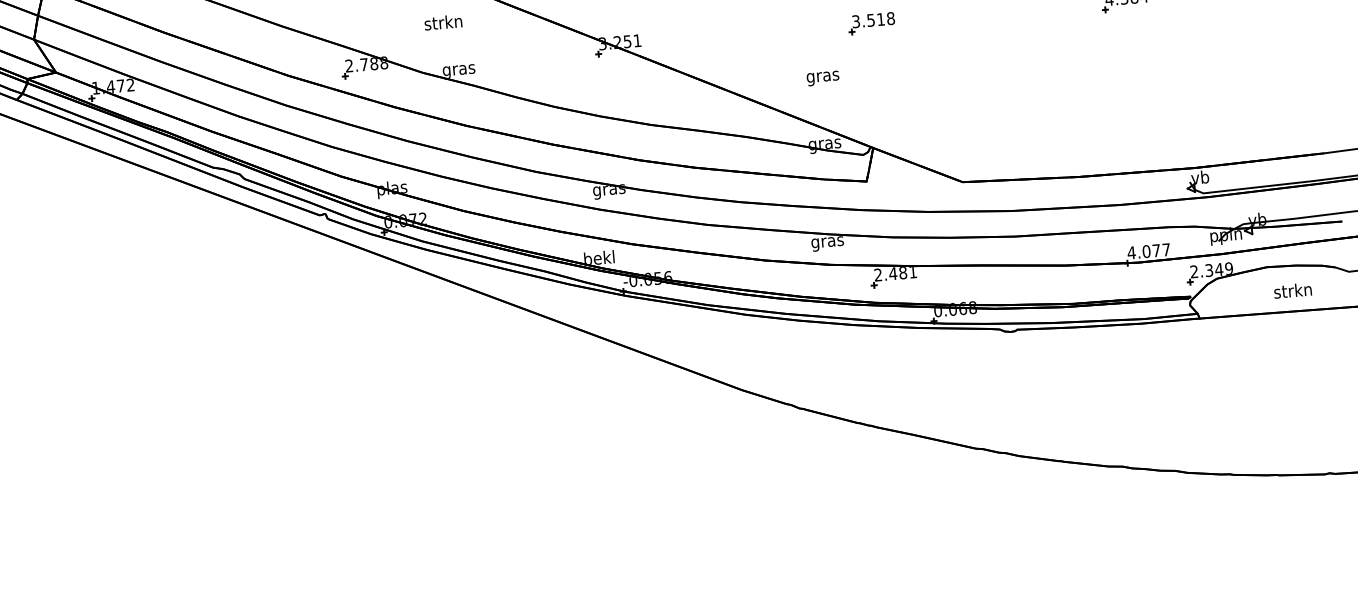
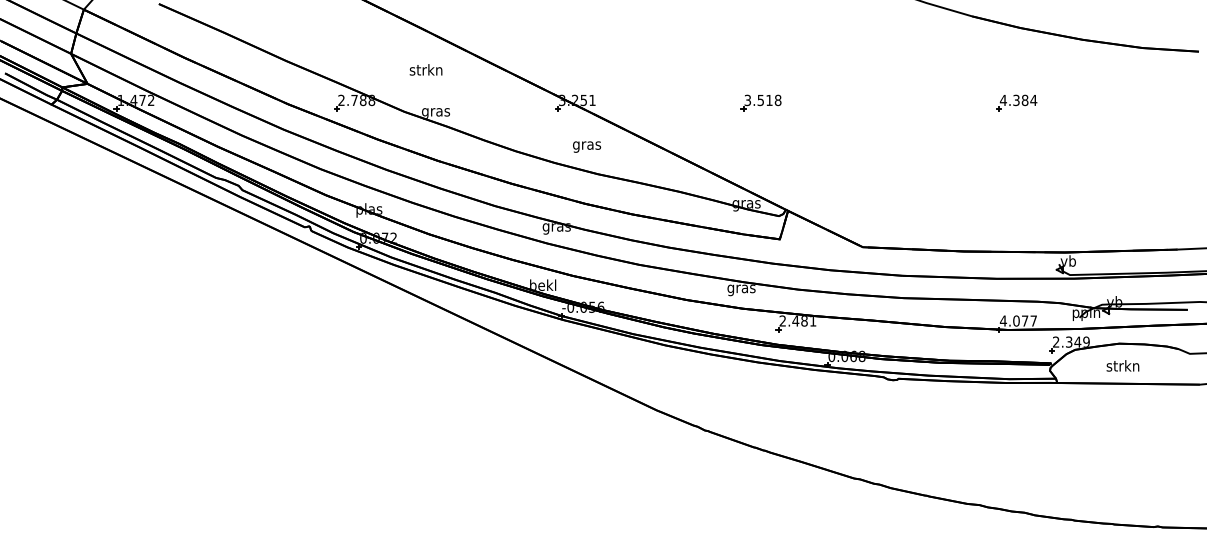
part: (870, 22) -> (760, 102), moved
text: (823, 77) -> (587, 146), moved
text: (1292, 290) -> (1122, 365), moved

